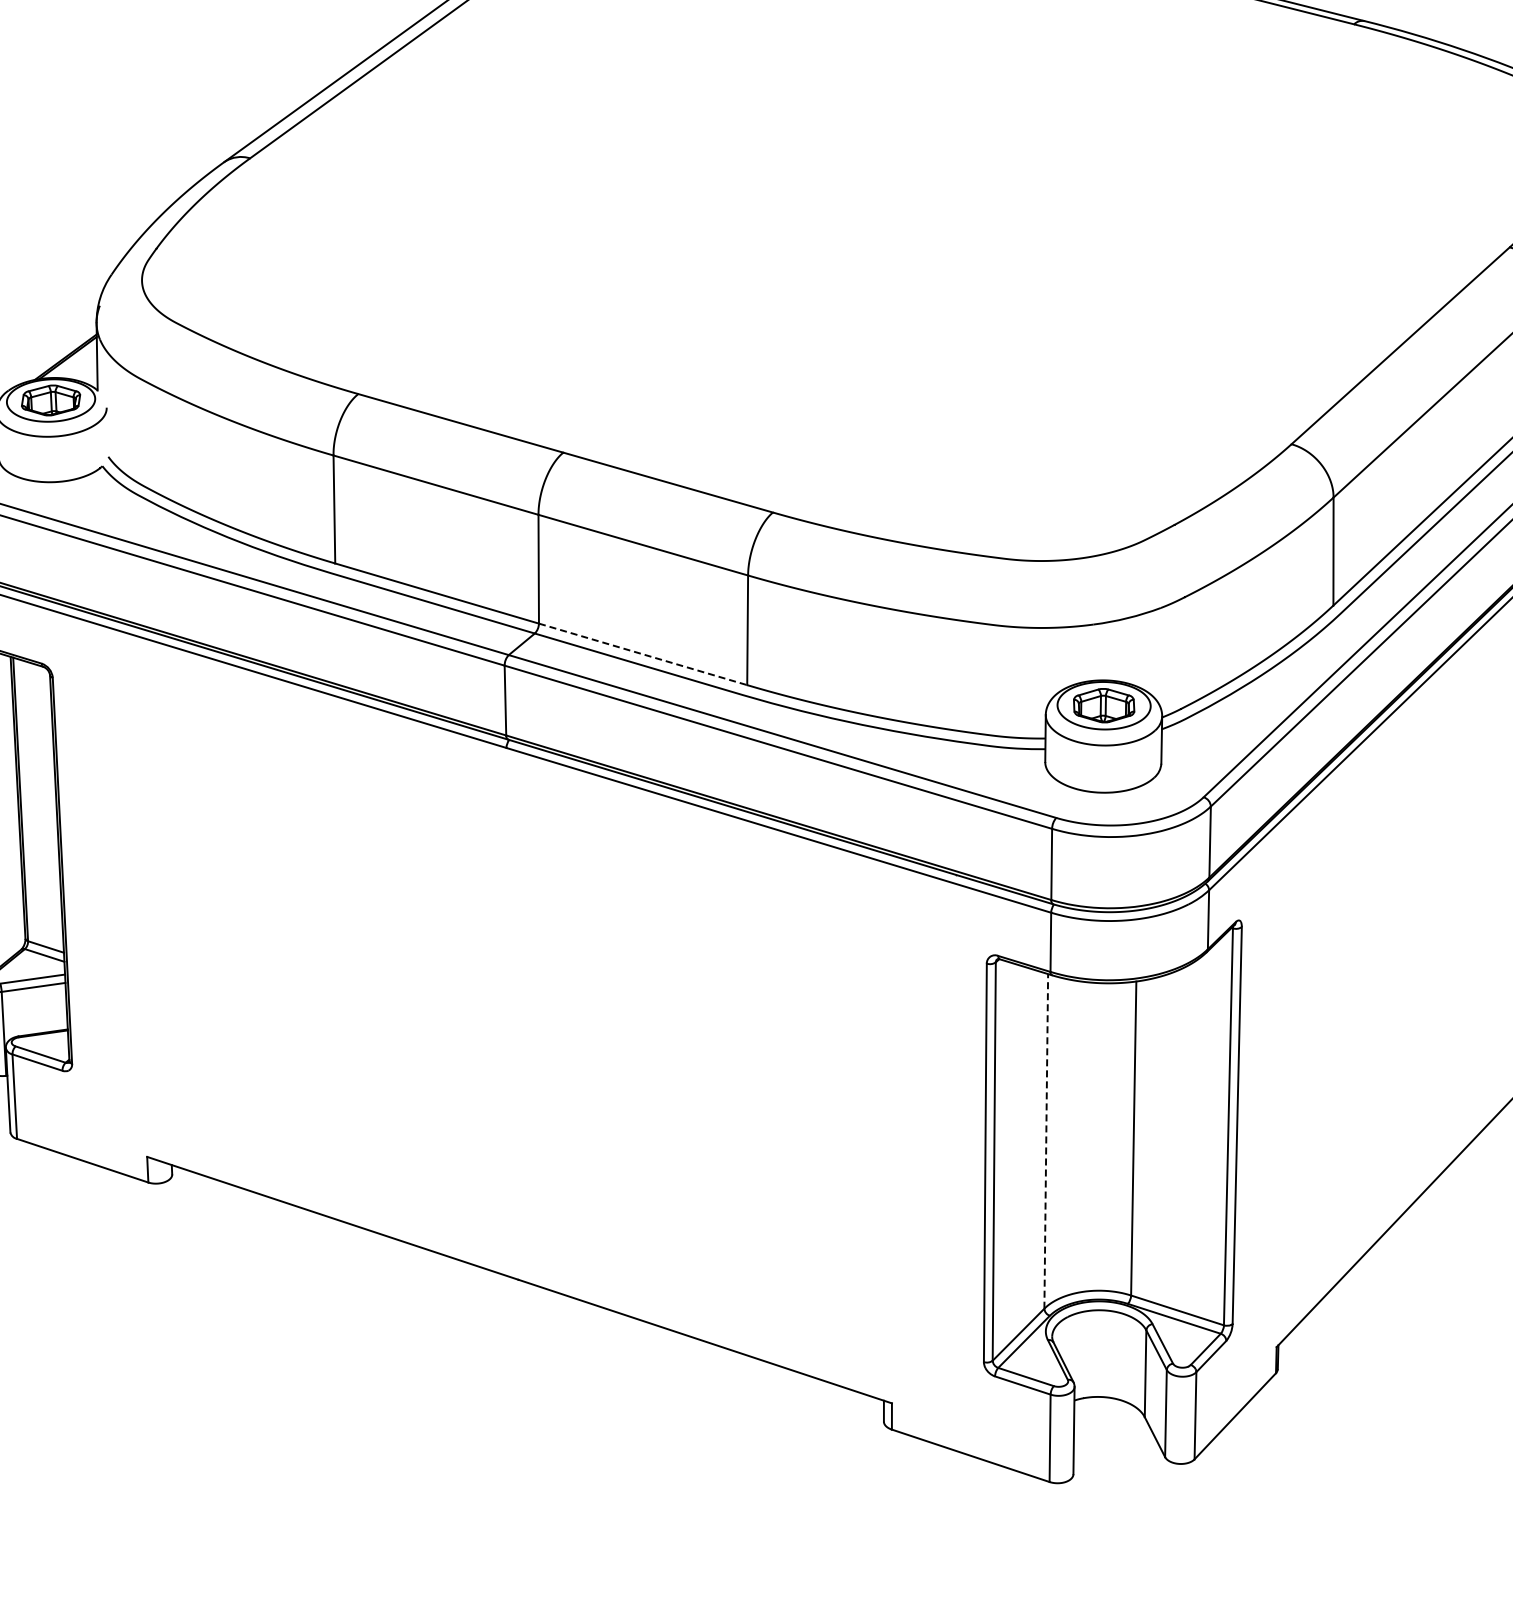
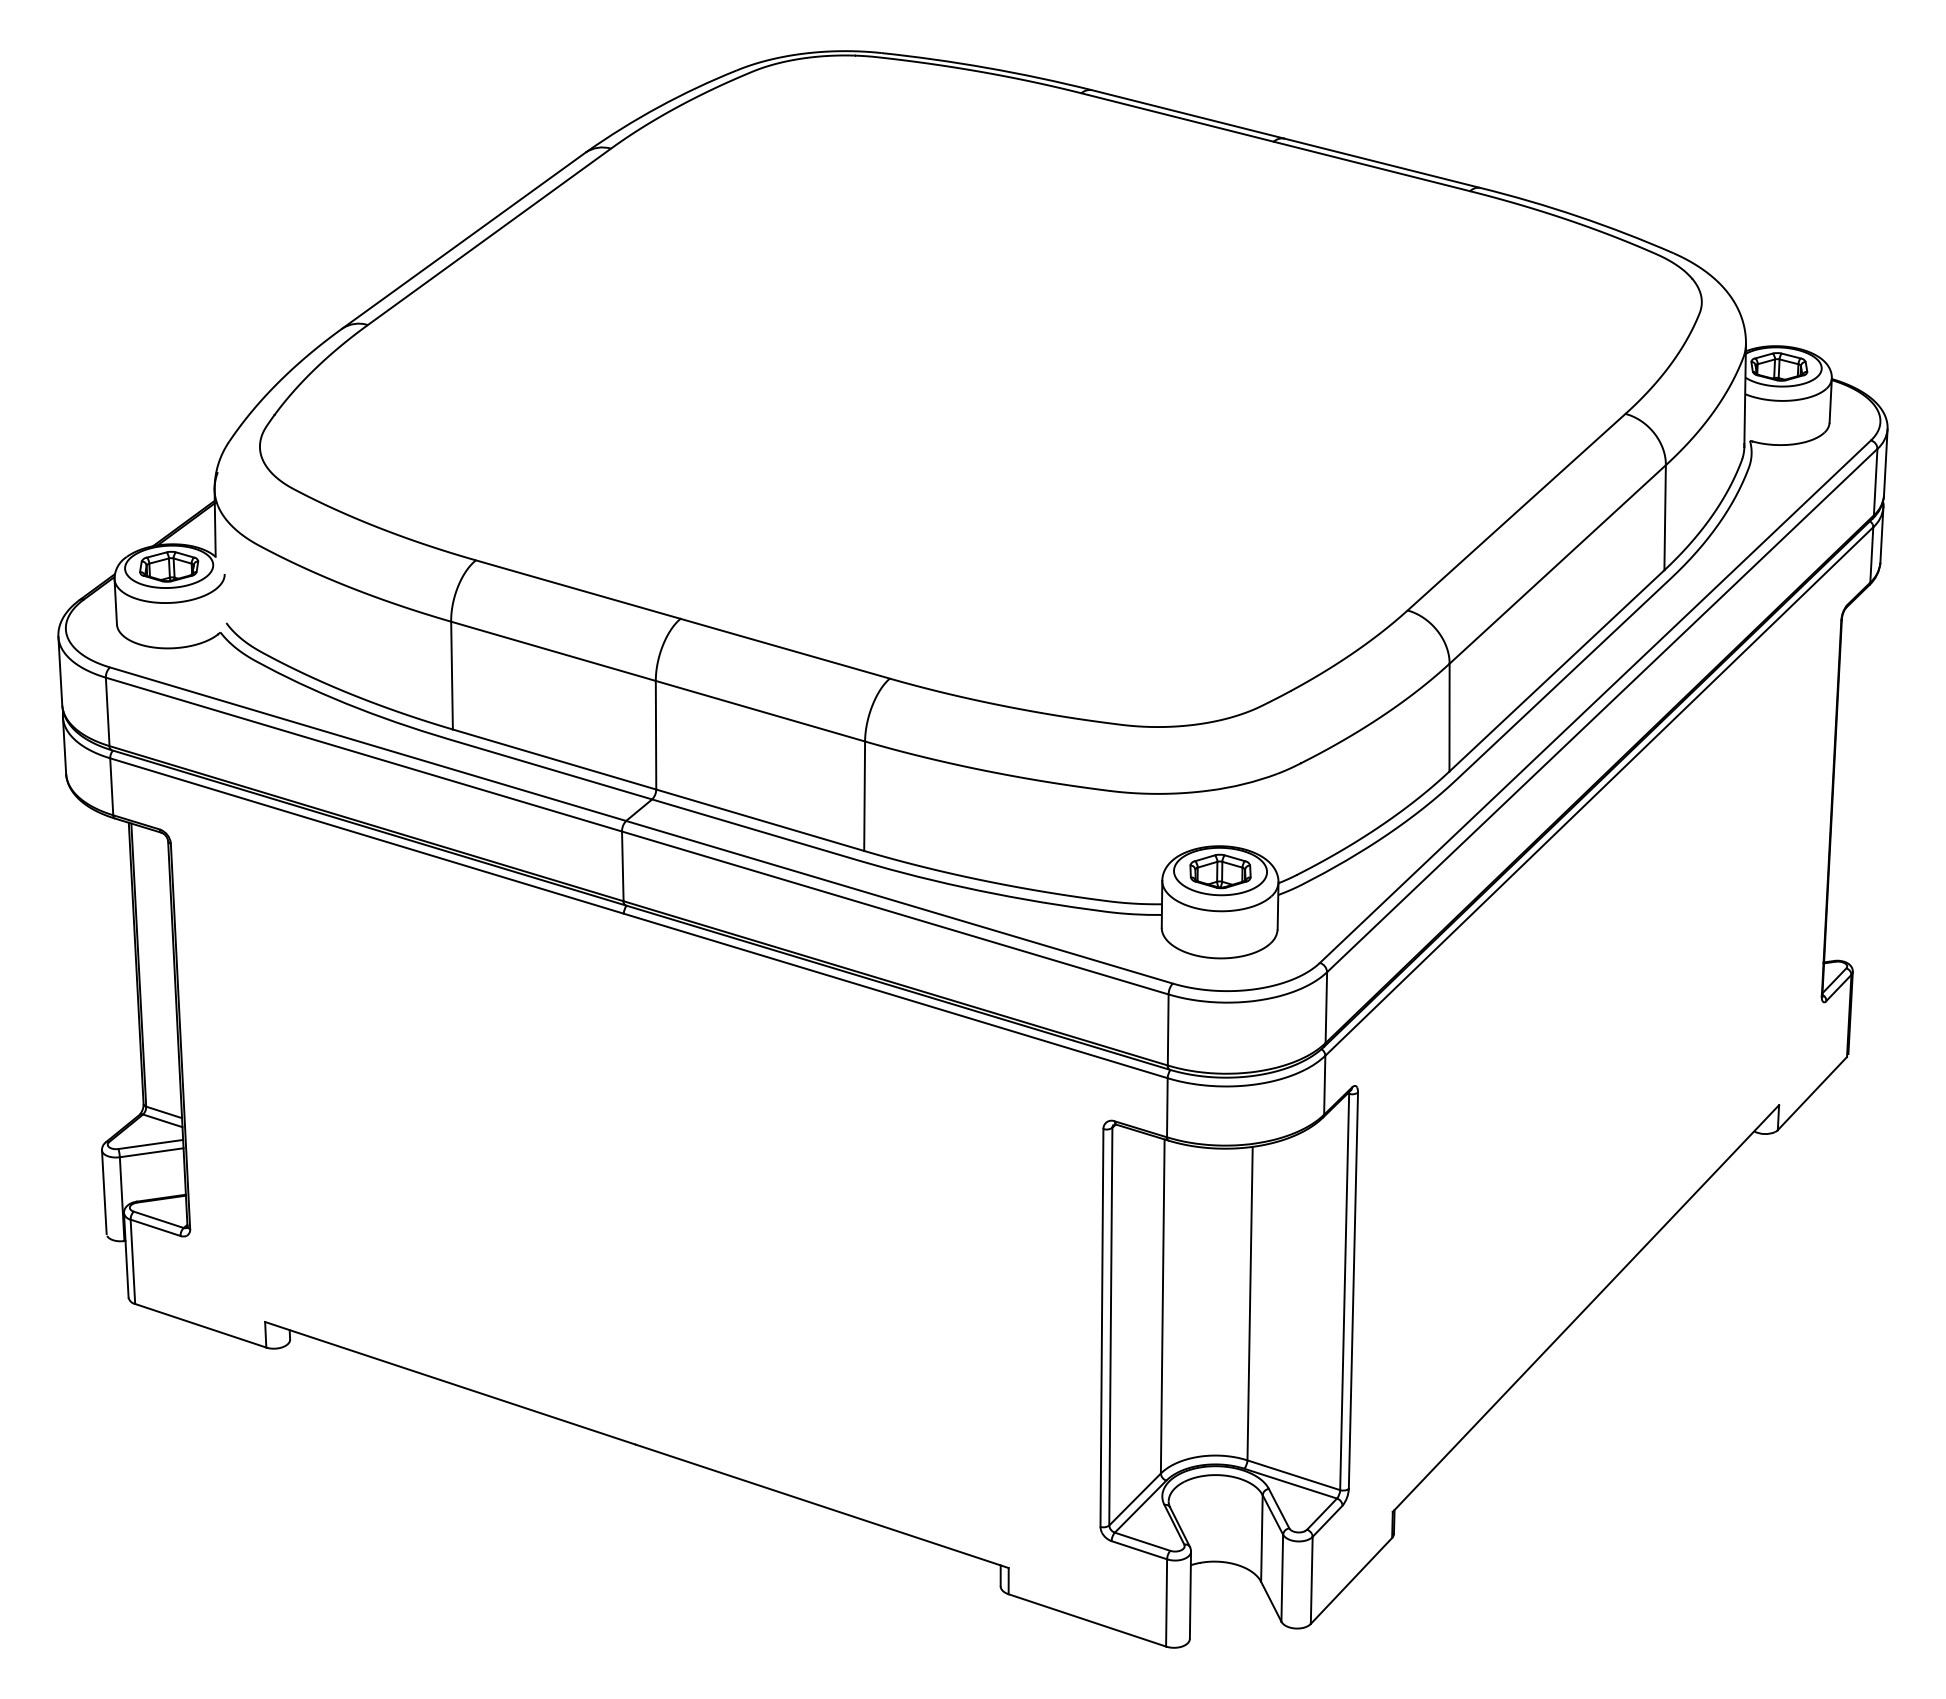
line: (643, 654) -> (760, 820), dashed -> solid
line: (1046, 1141) -> (1162, 1306), dashed -> solid

